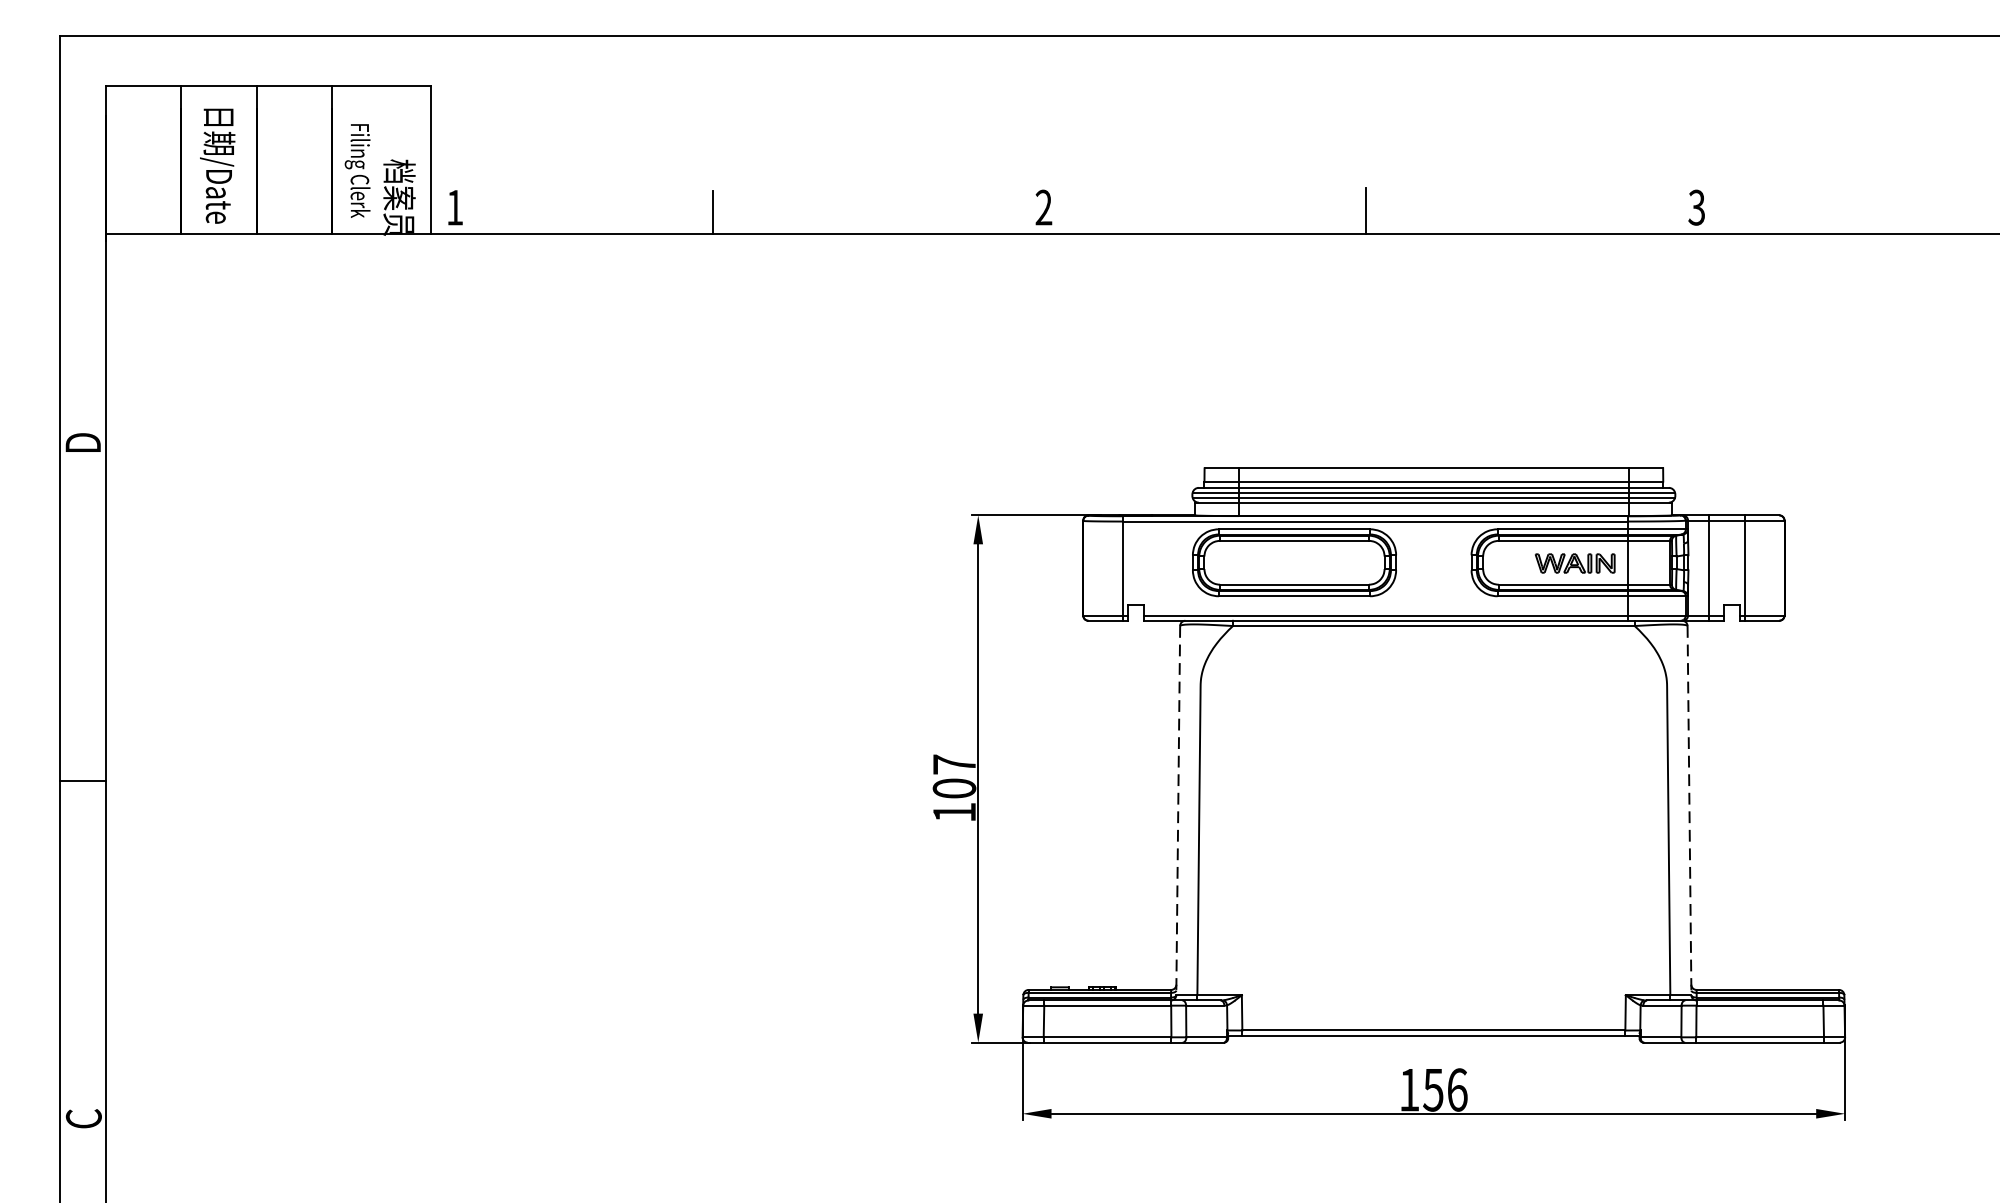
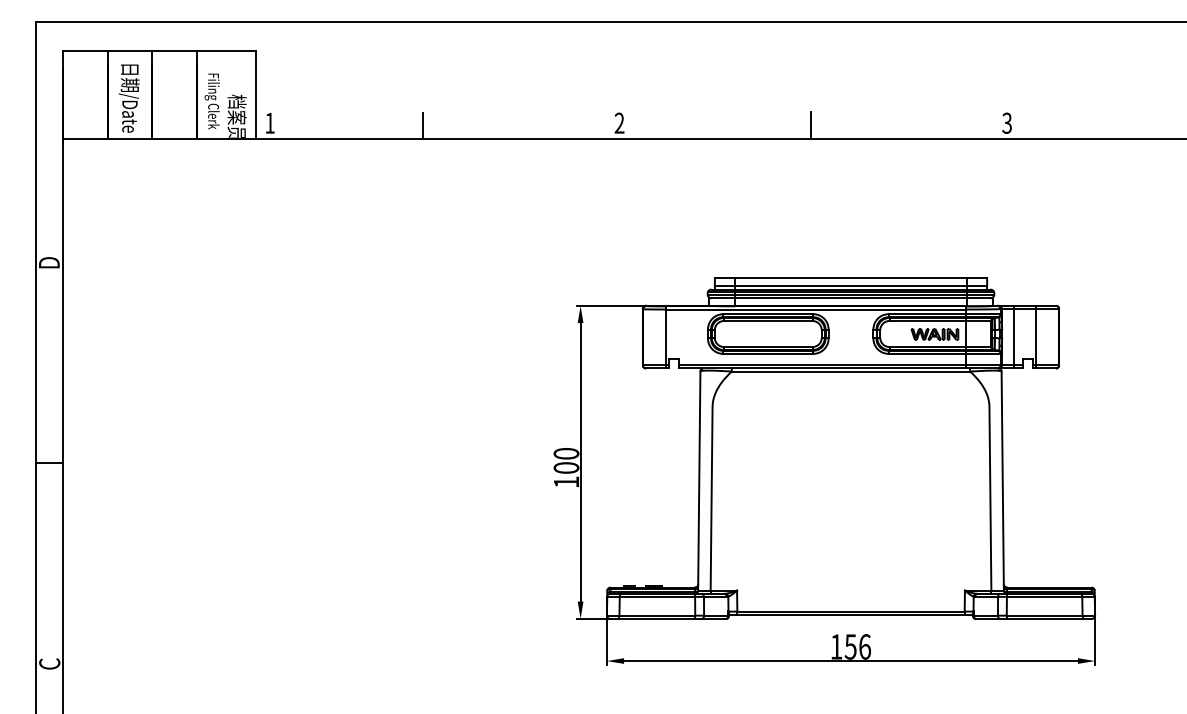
text: (954, 764) -> (566, 453), 107 -> 100
line: (1178, 811) -> (699, 481), dashed -> solid
line: (1689, 811) -> (1002, 481), dashed -> solid

